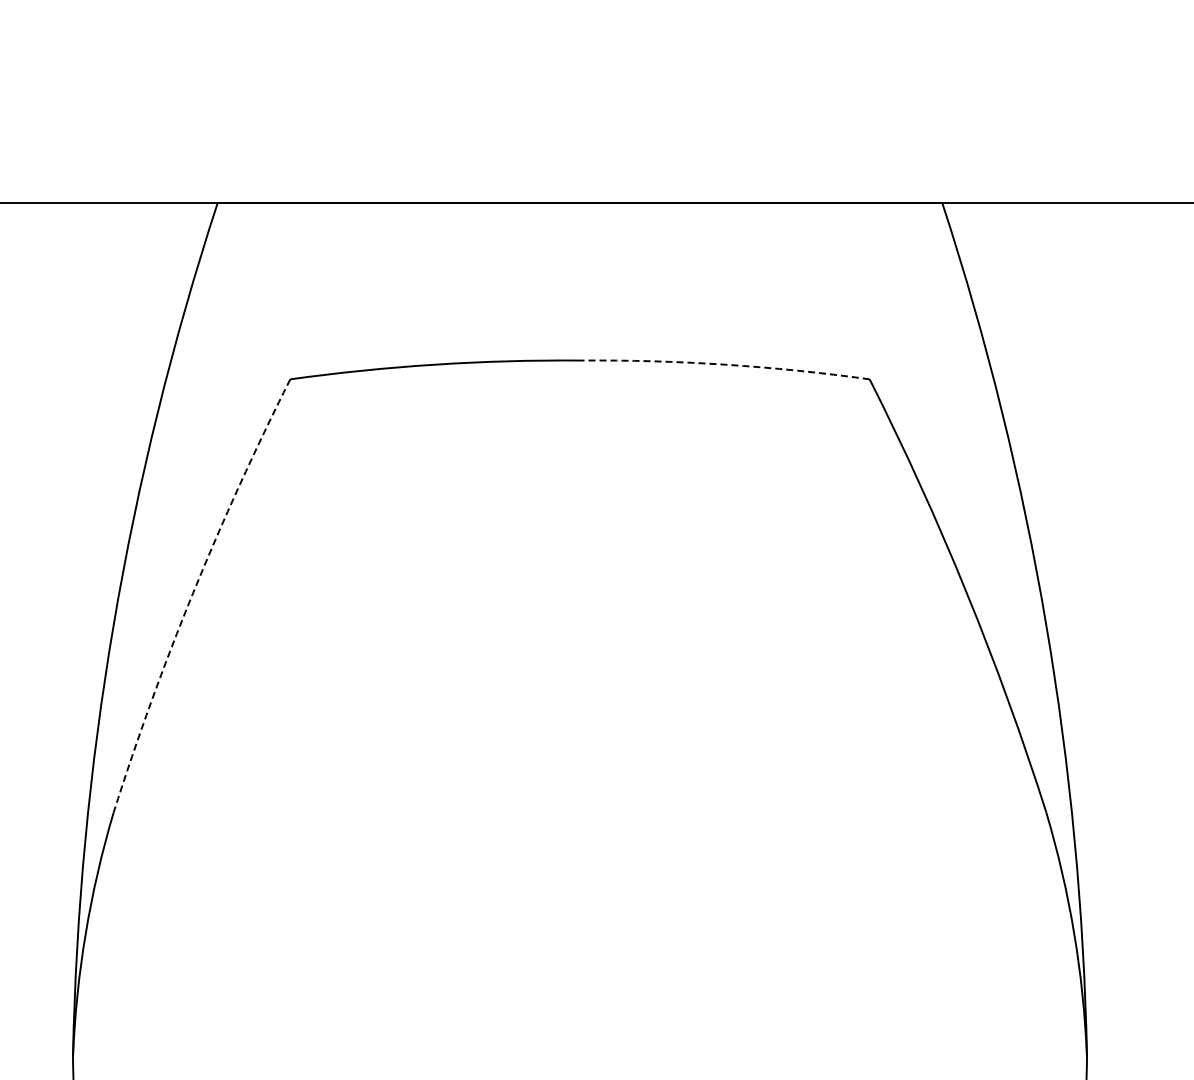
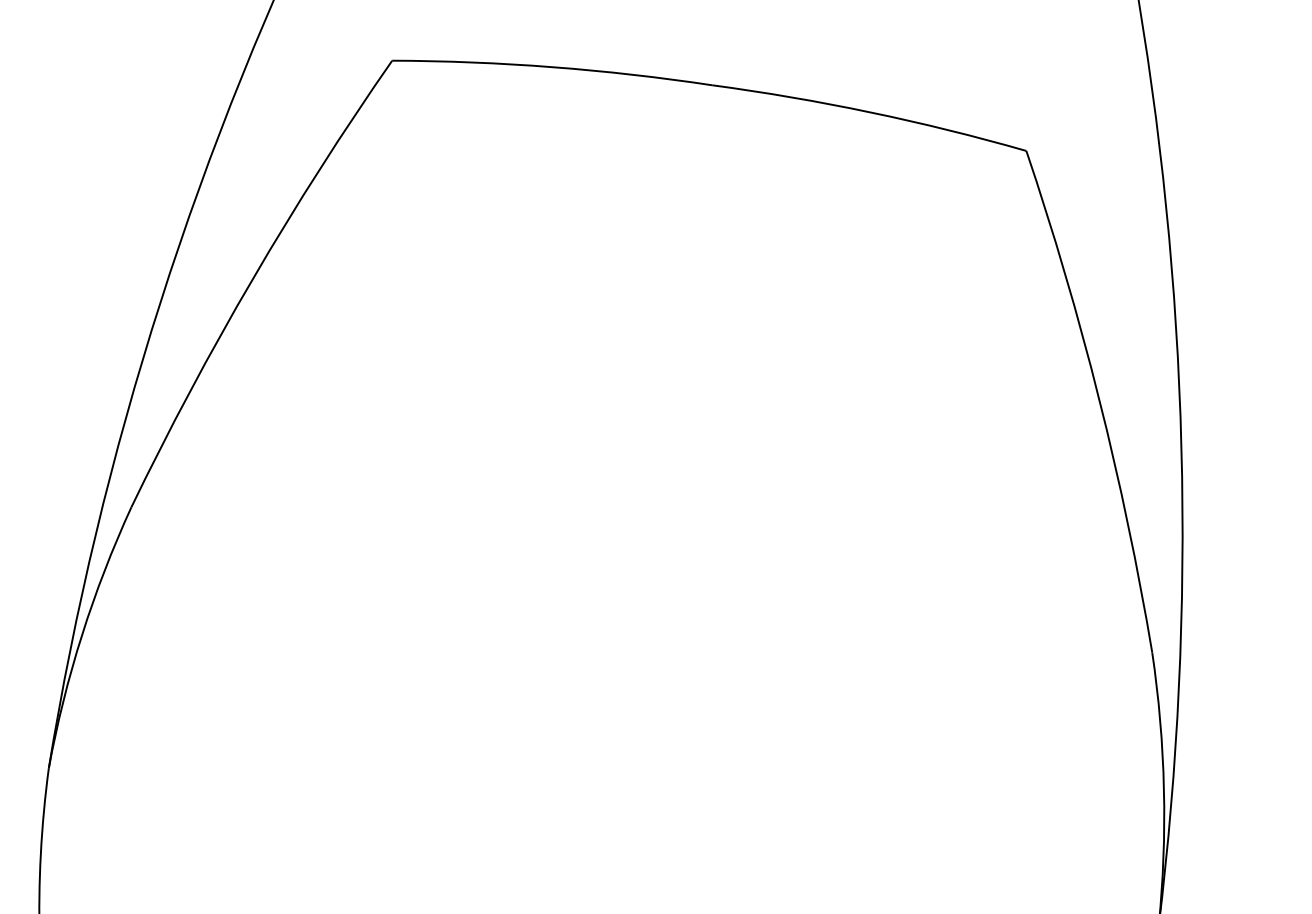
arc: (725, 364) -> (870, 112), dashed -> solid
arc: (193, 592) -> (253, 278), dashed -> solid

